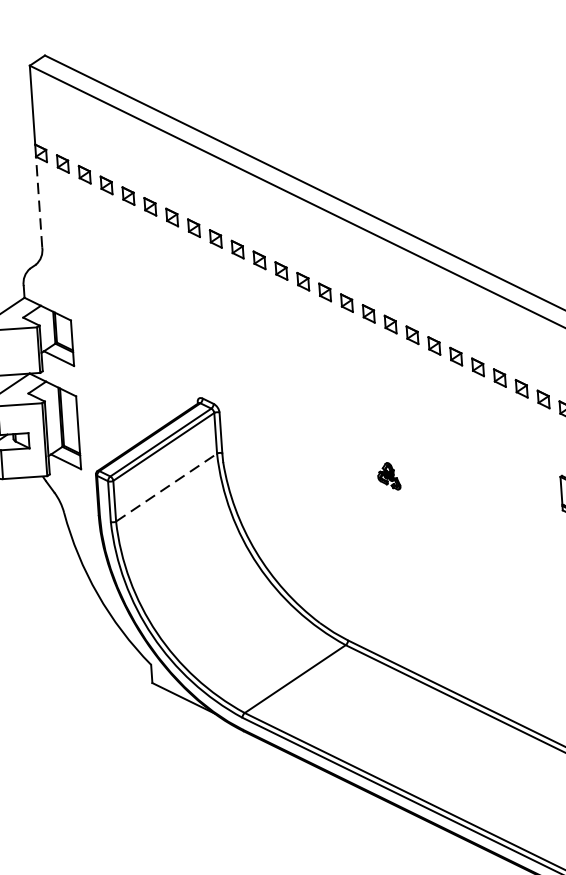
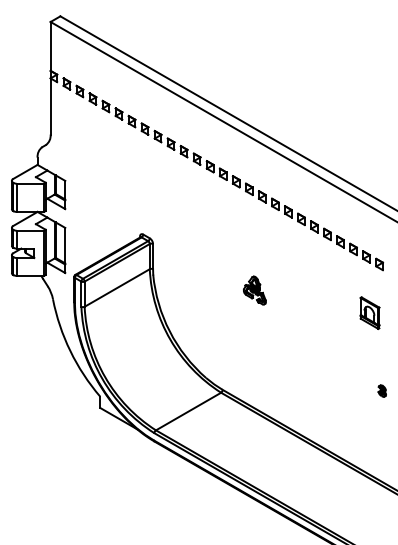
line: (38, 200) -> (50, 105), dashed -> solid
part: (388, 476) -> (254, 290), size x1.67
line: (167, 488) -> (117, 288), dashed -> solid

